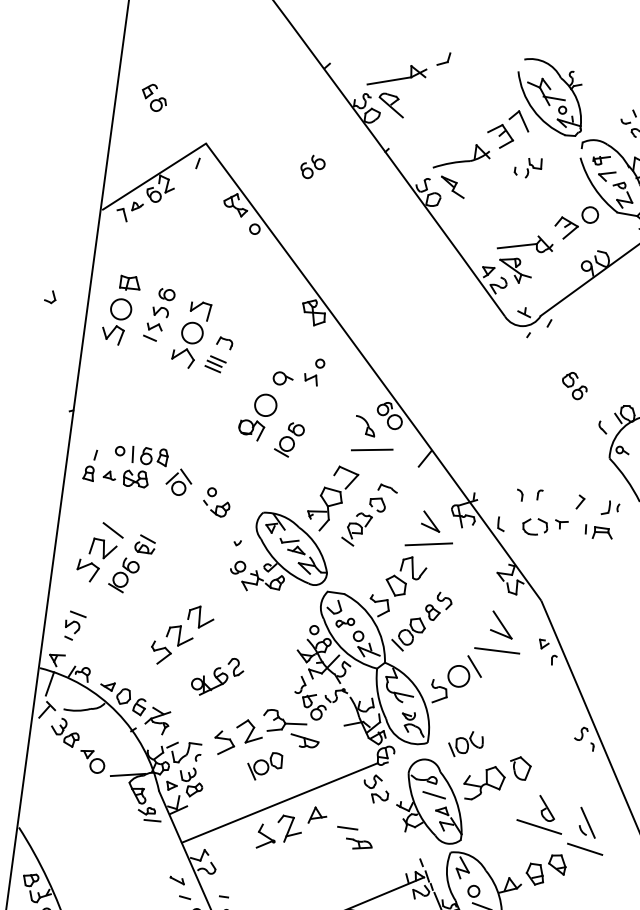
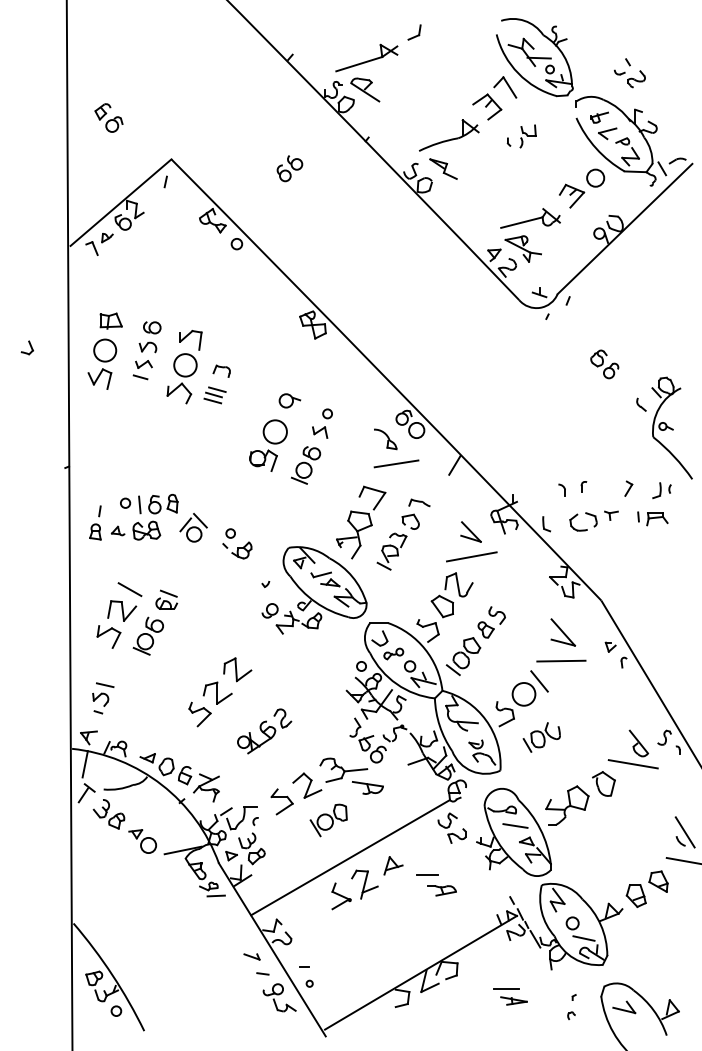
part: (314, 371) -> (322, 423), moved
part: (465, 744) -> (541, 737), moved
part: (540, 813) -> (632, 749), moved

